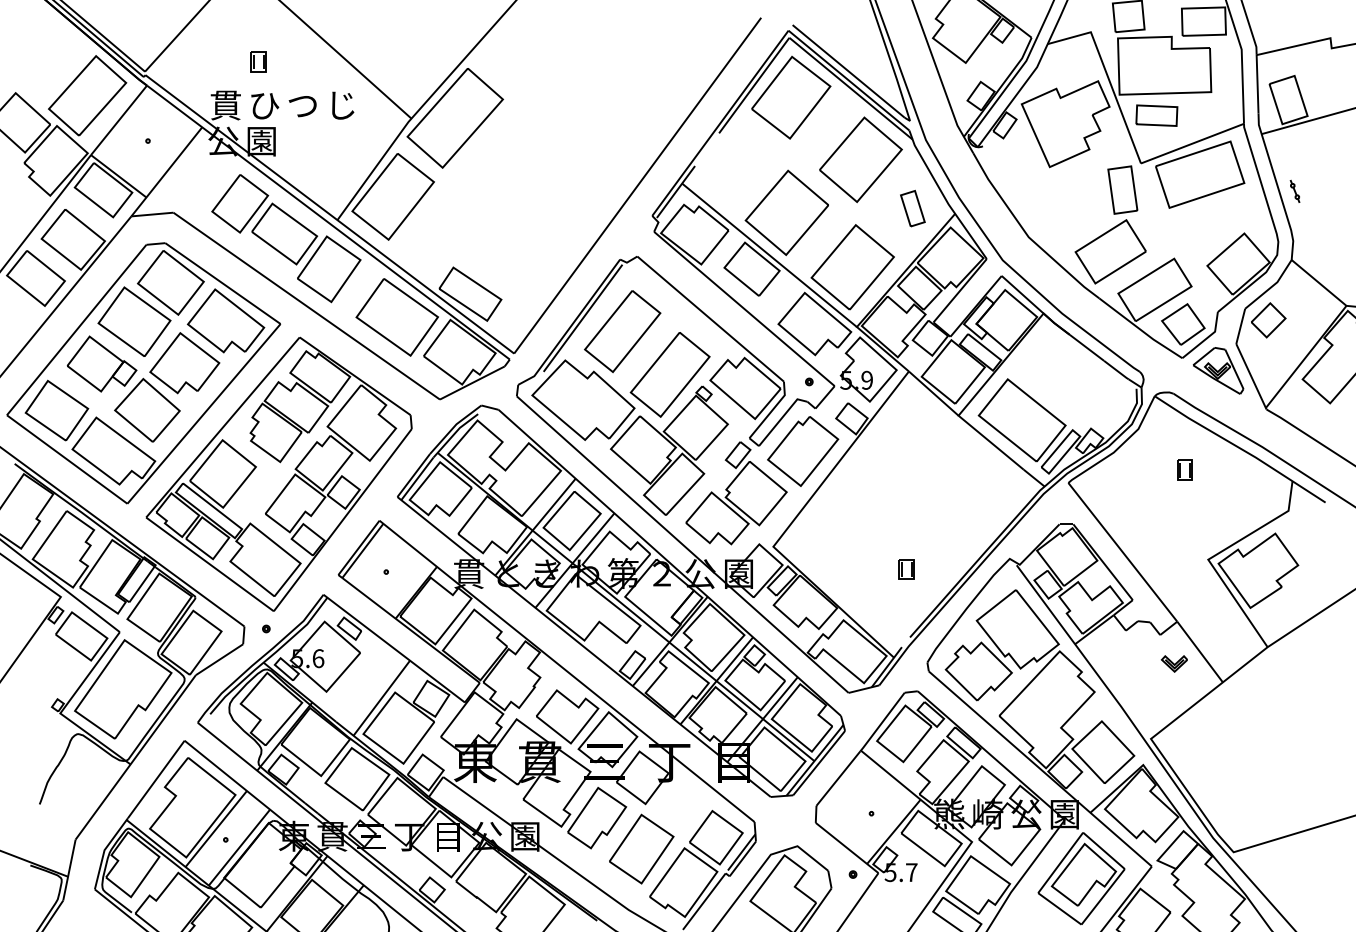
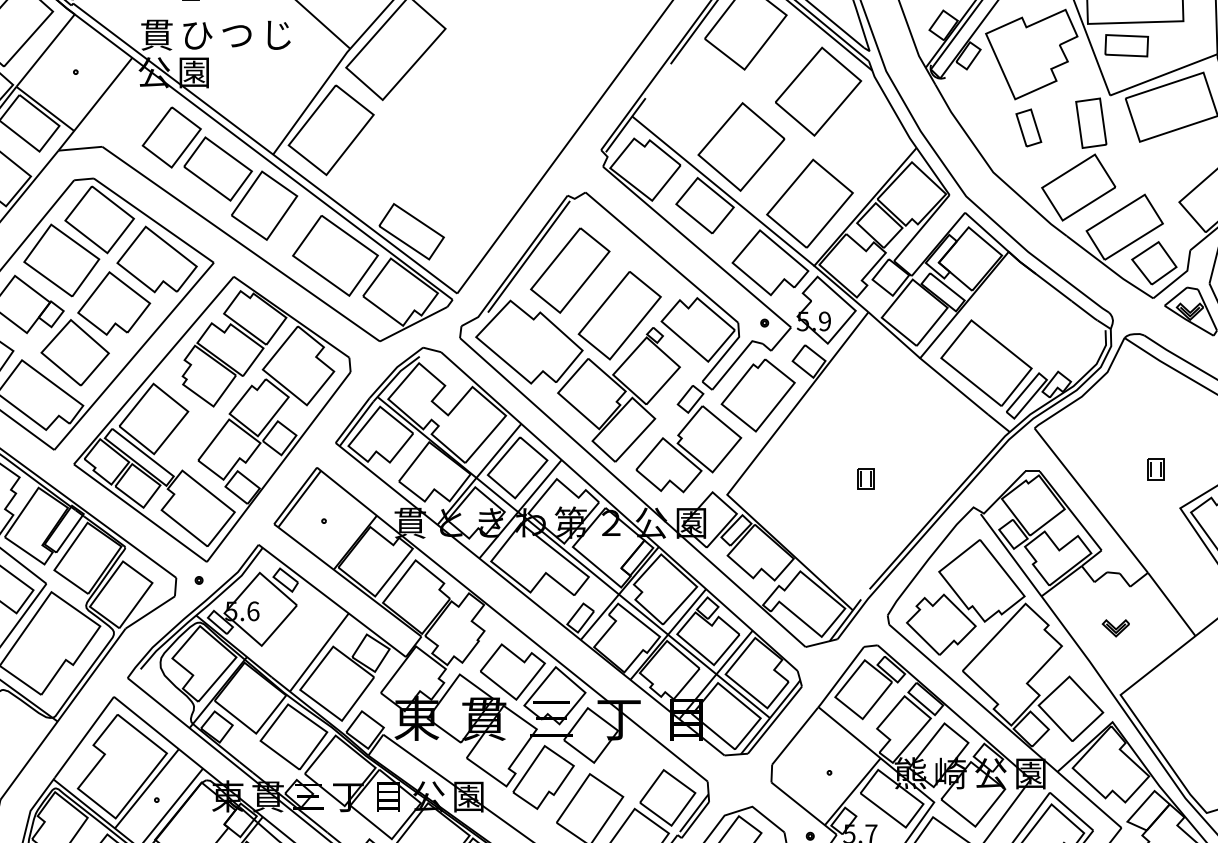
part: (912, 208) -> (1028, 127), moved
part: (1184, 469) -> (1155, 468), moved
part: (906, 569) -> (865, 478), moved
part: (1173, 663) -> (1114, 627), moved

